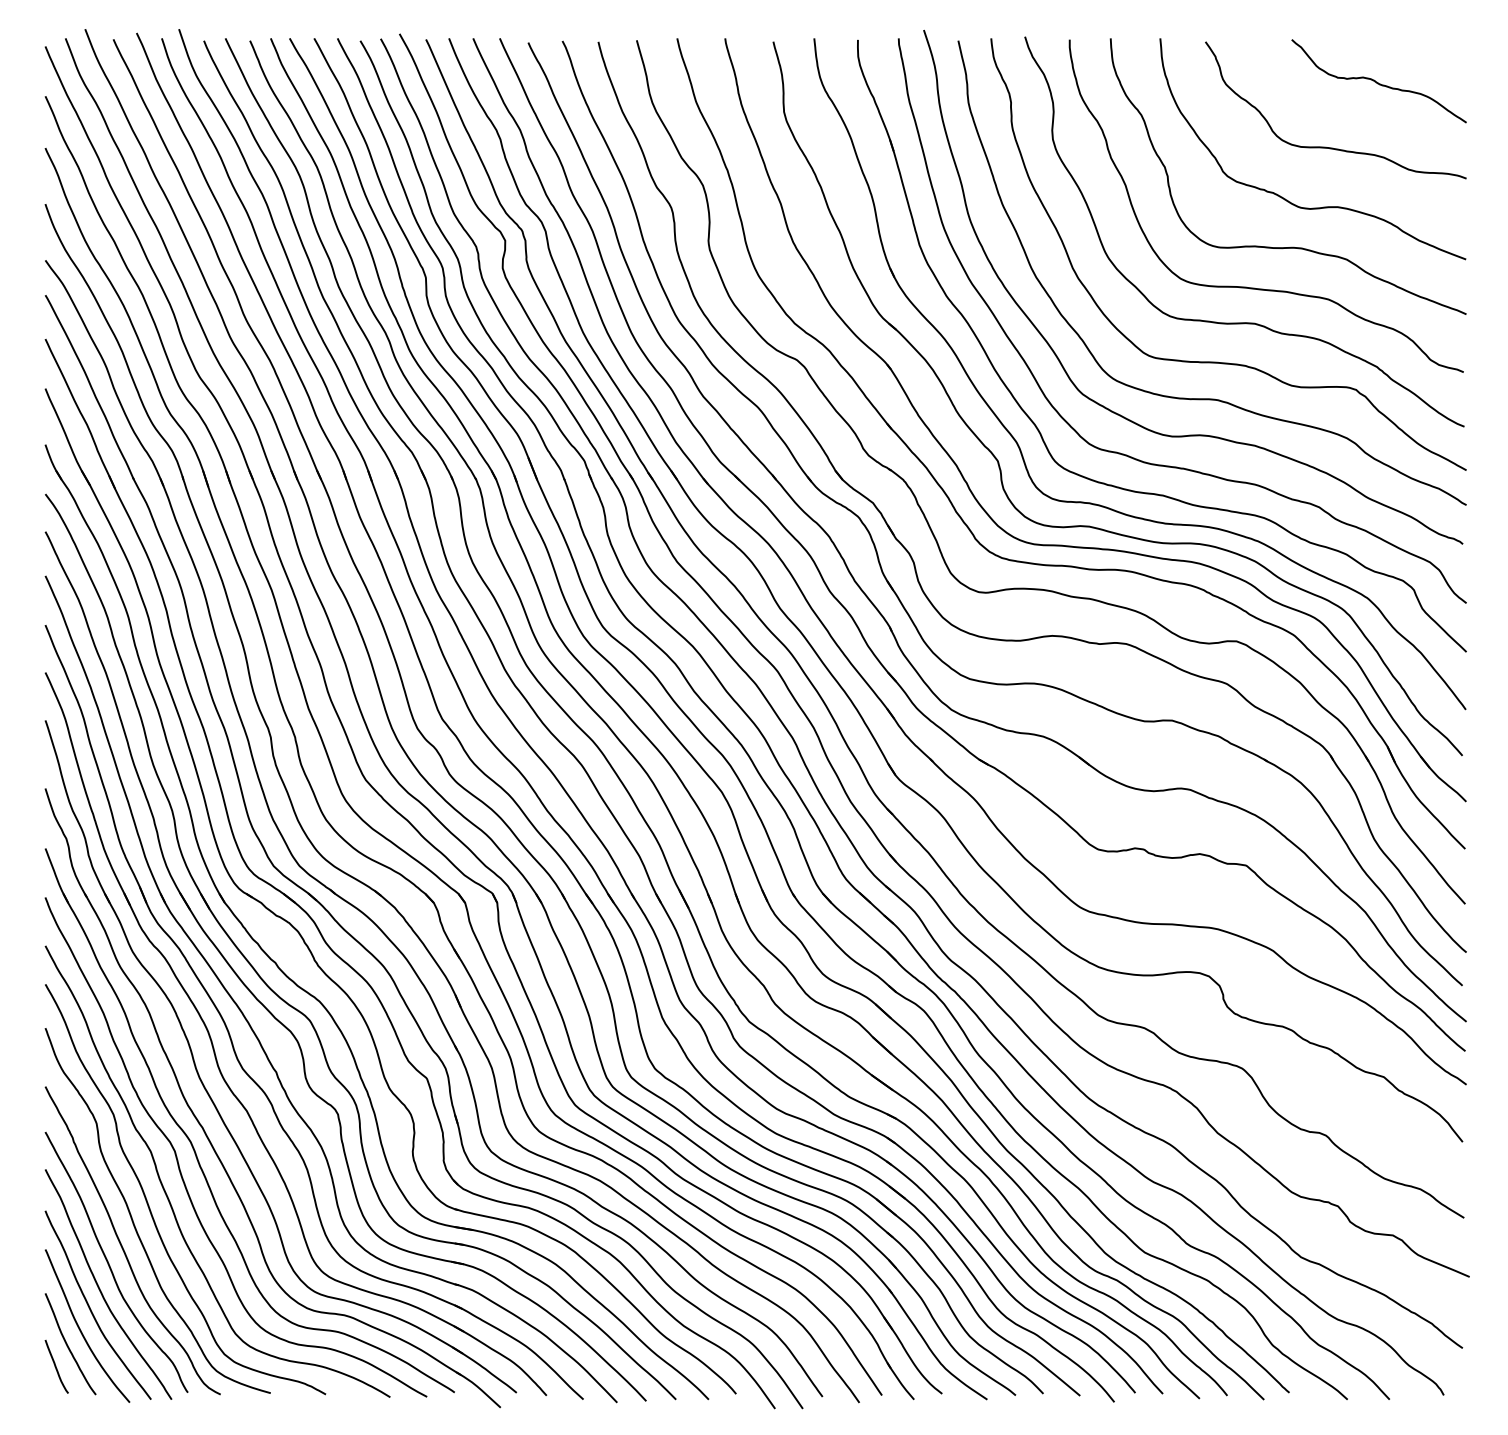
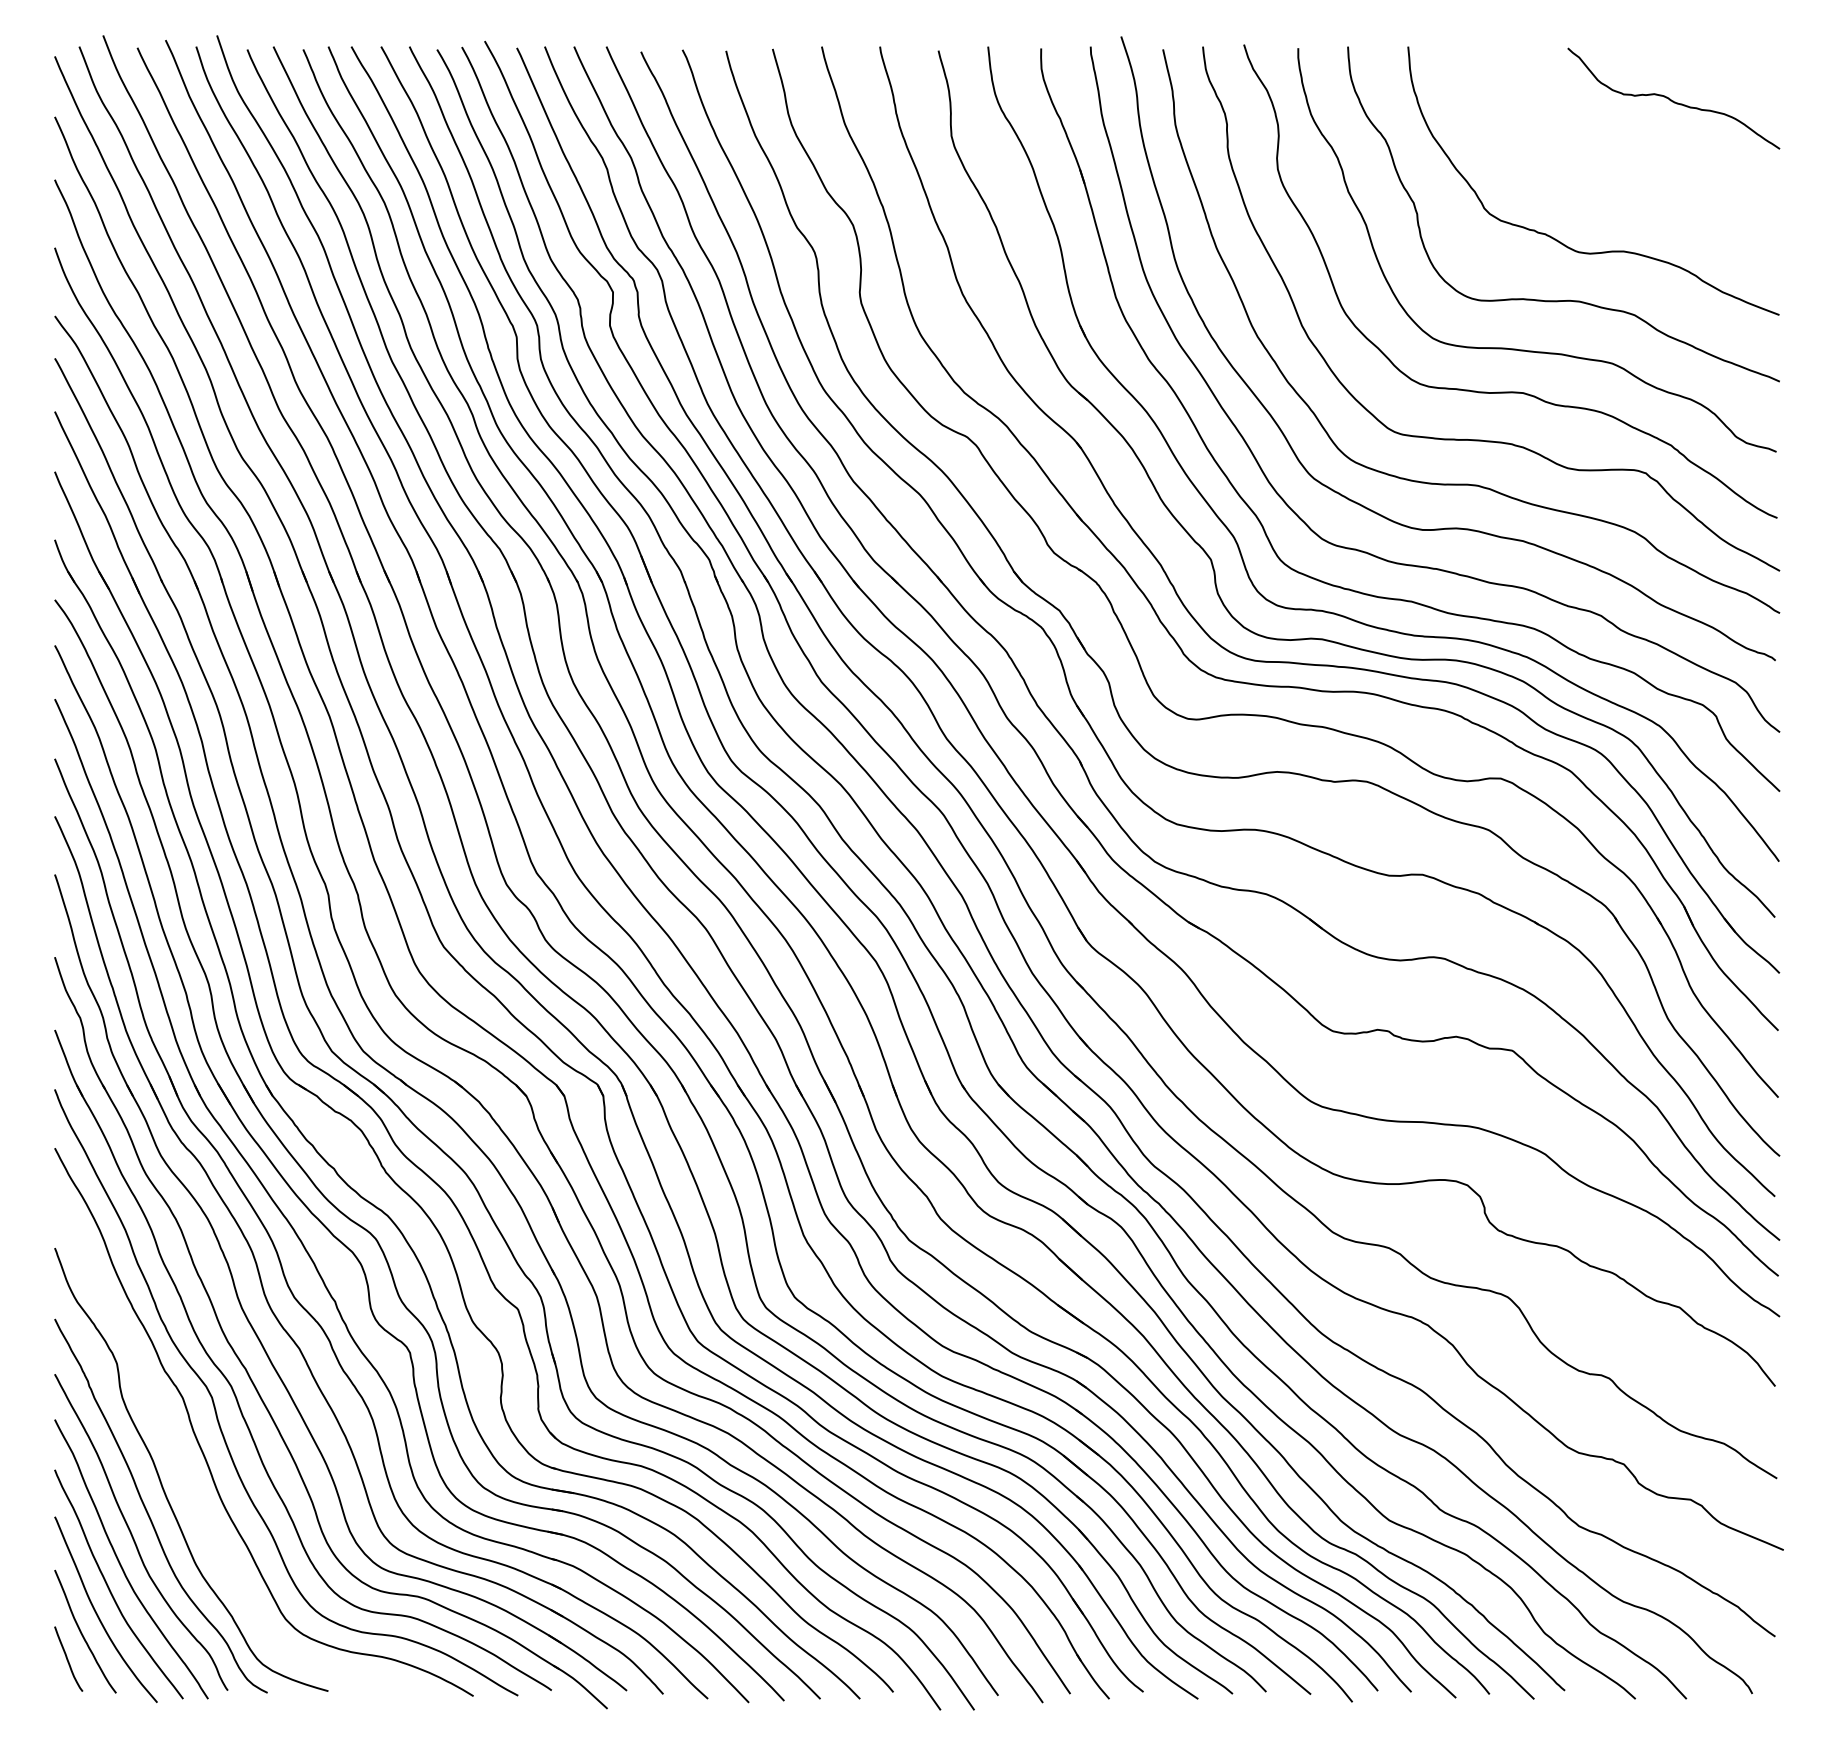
curve: (1328, 147) -> (1612, 178), removed
curve: (148, 1202) -> (179, 1459), removed

